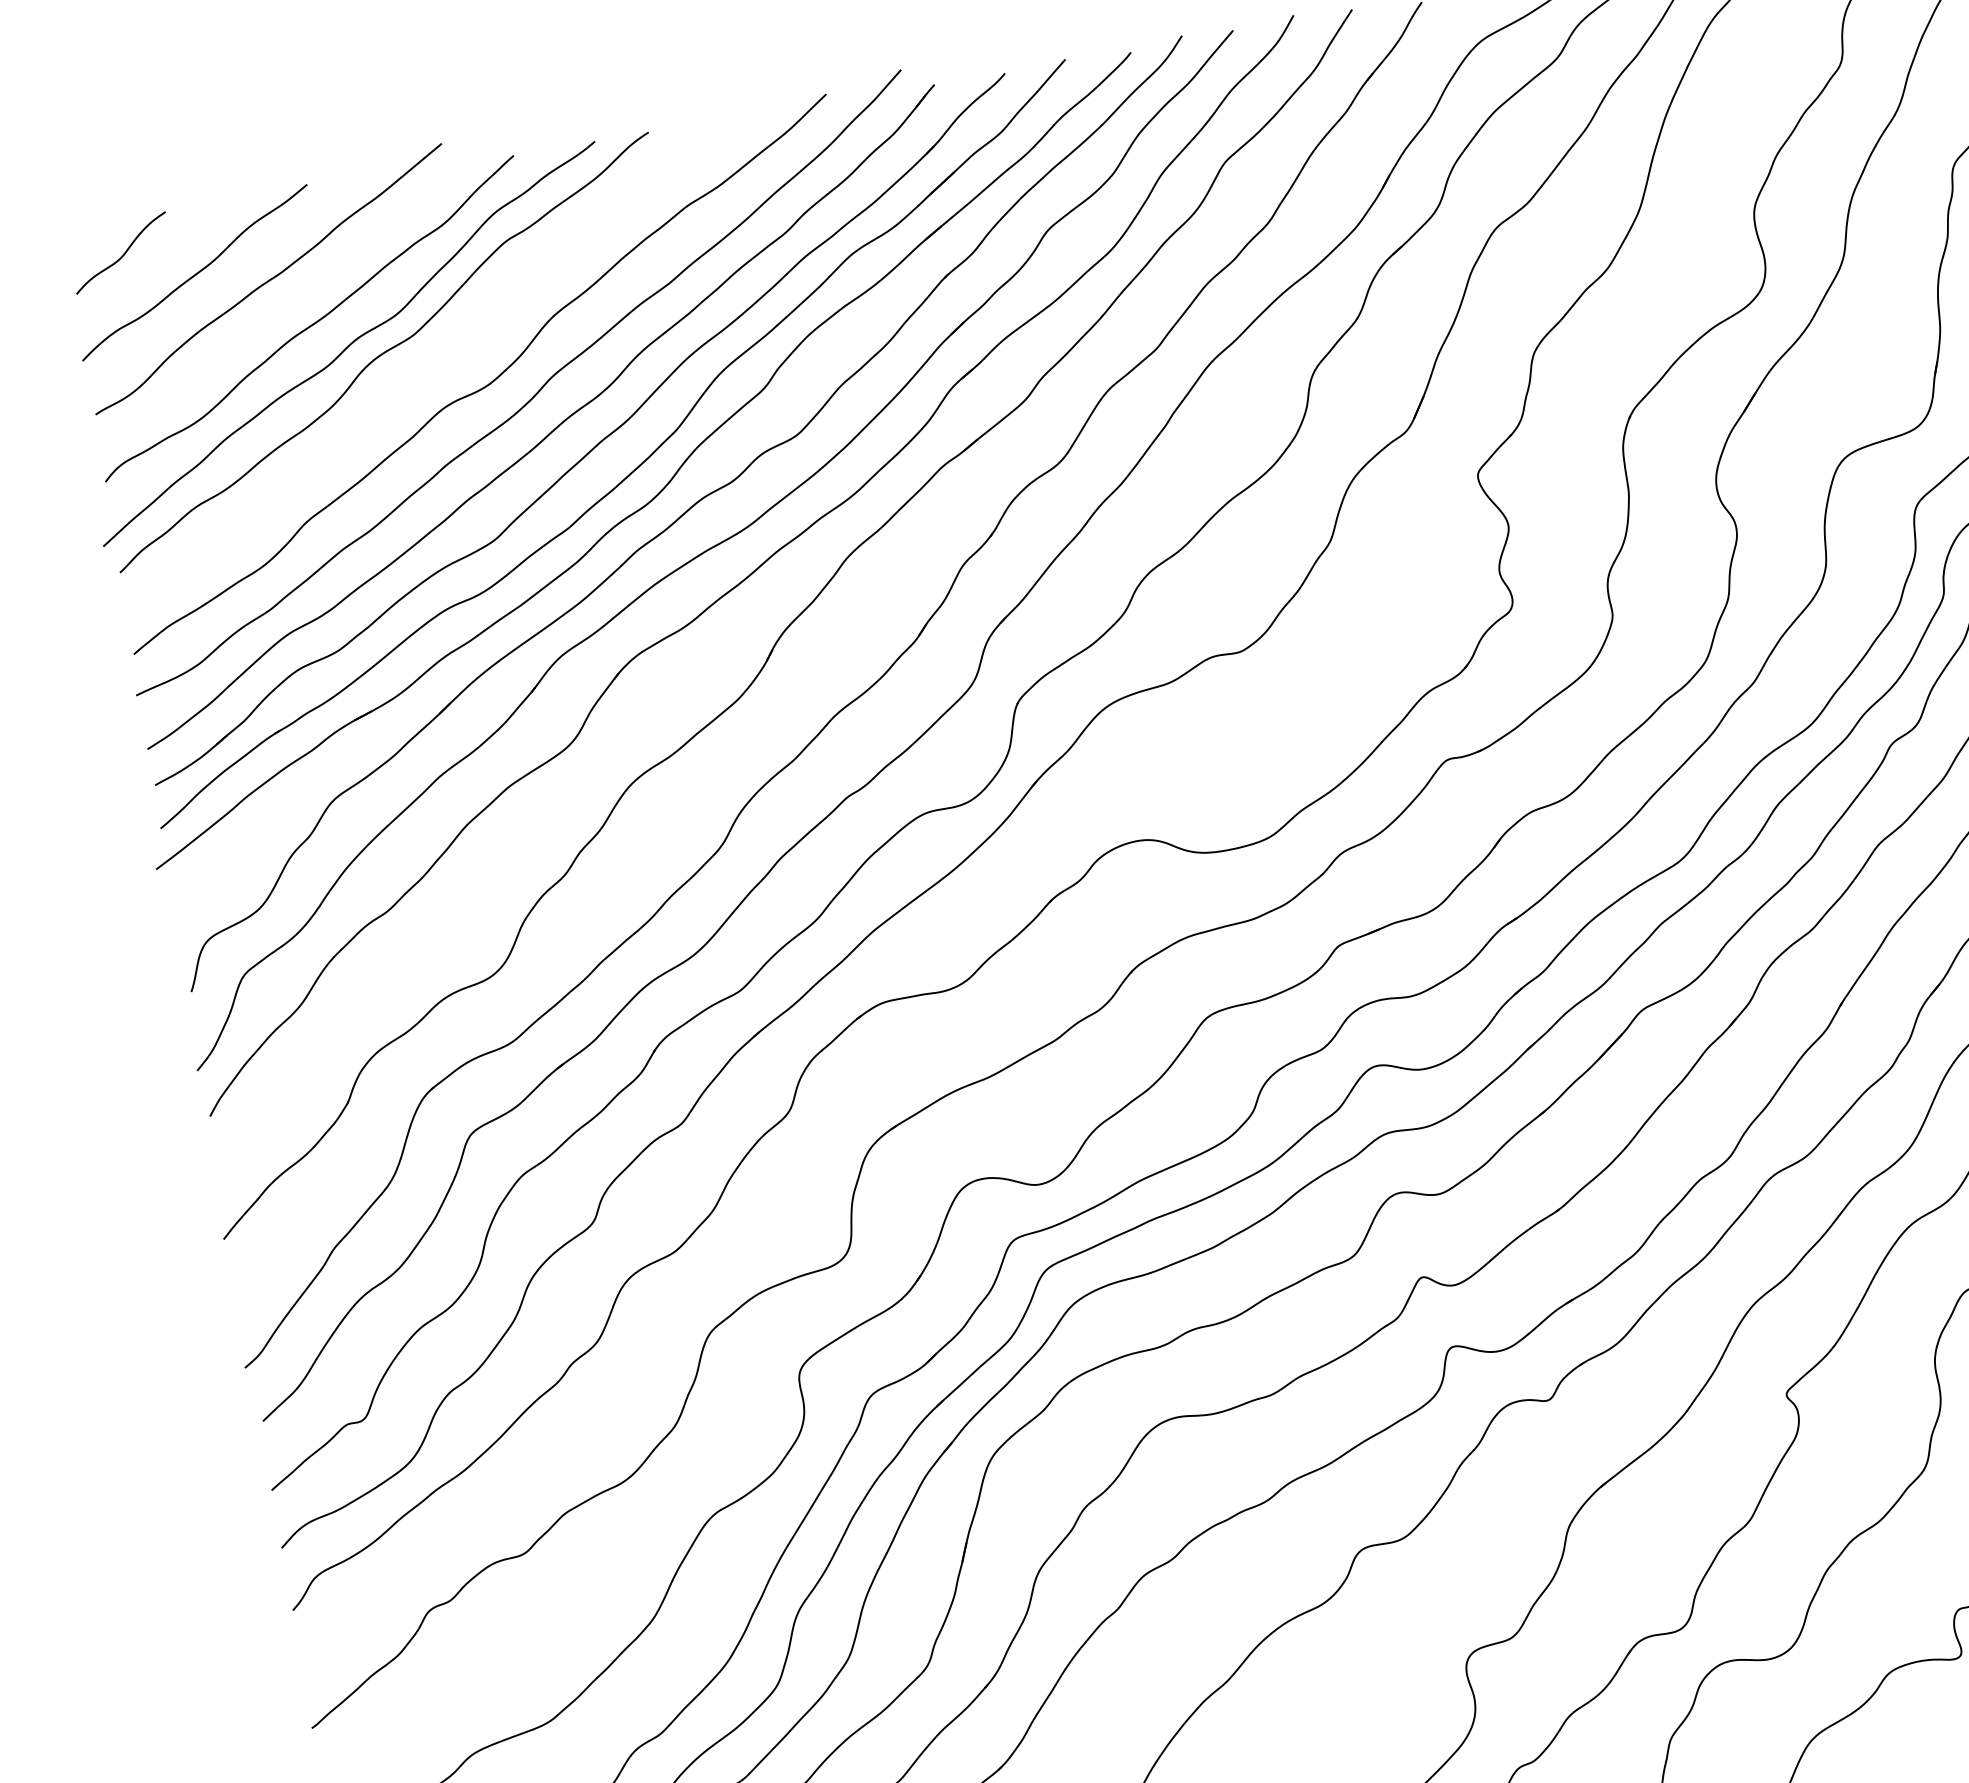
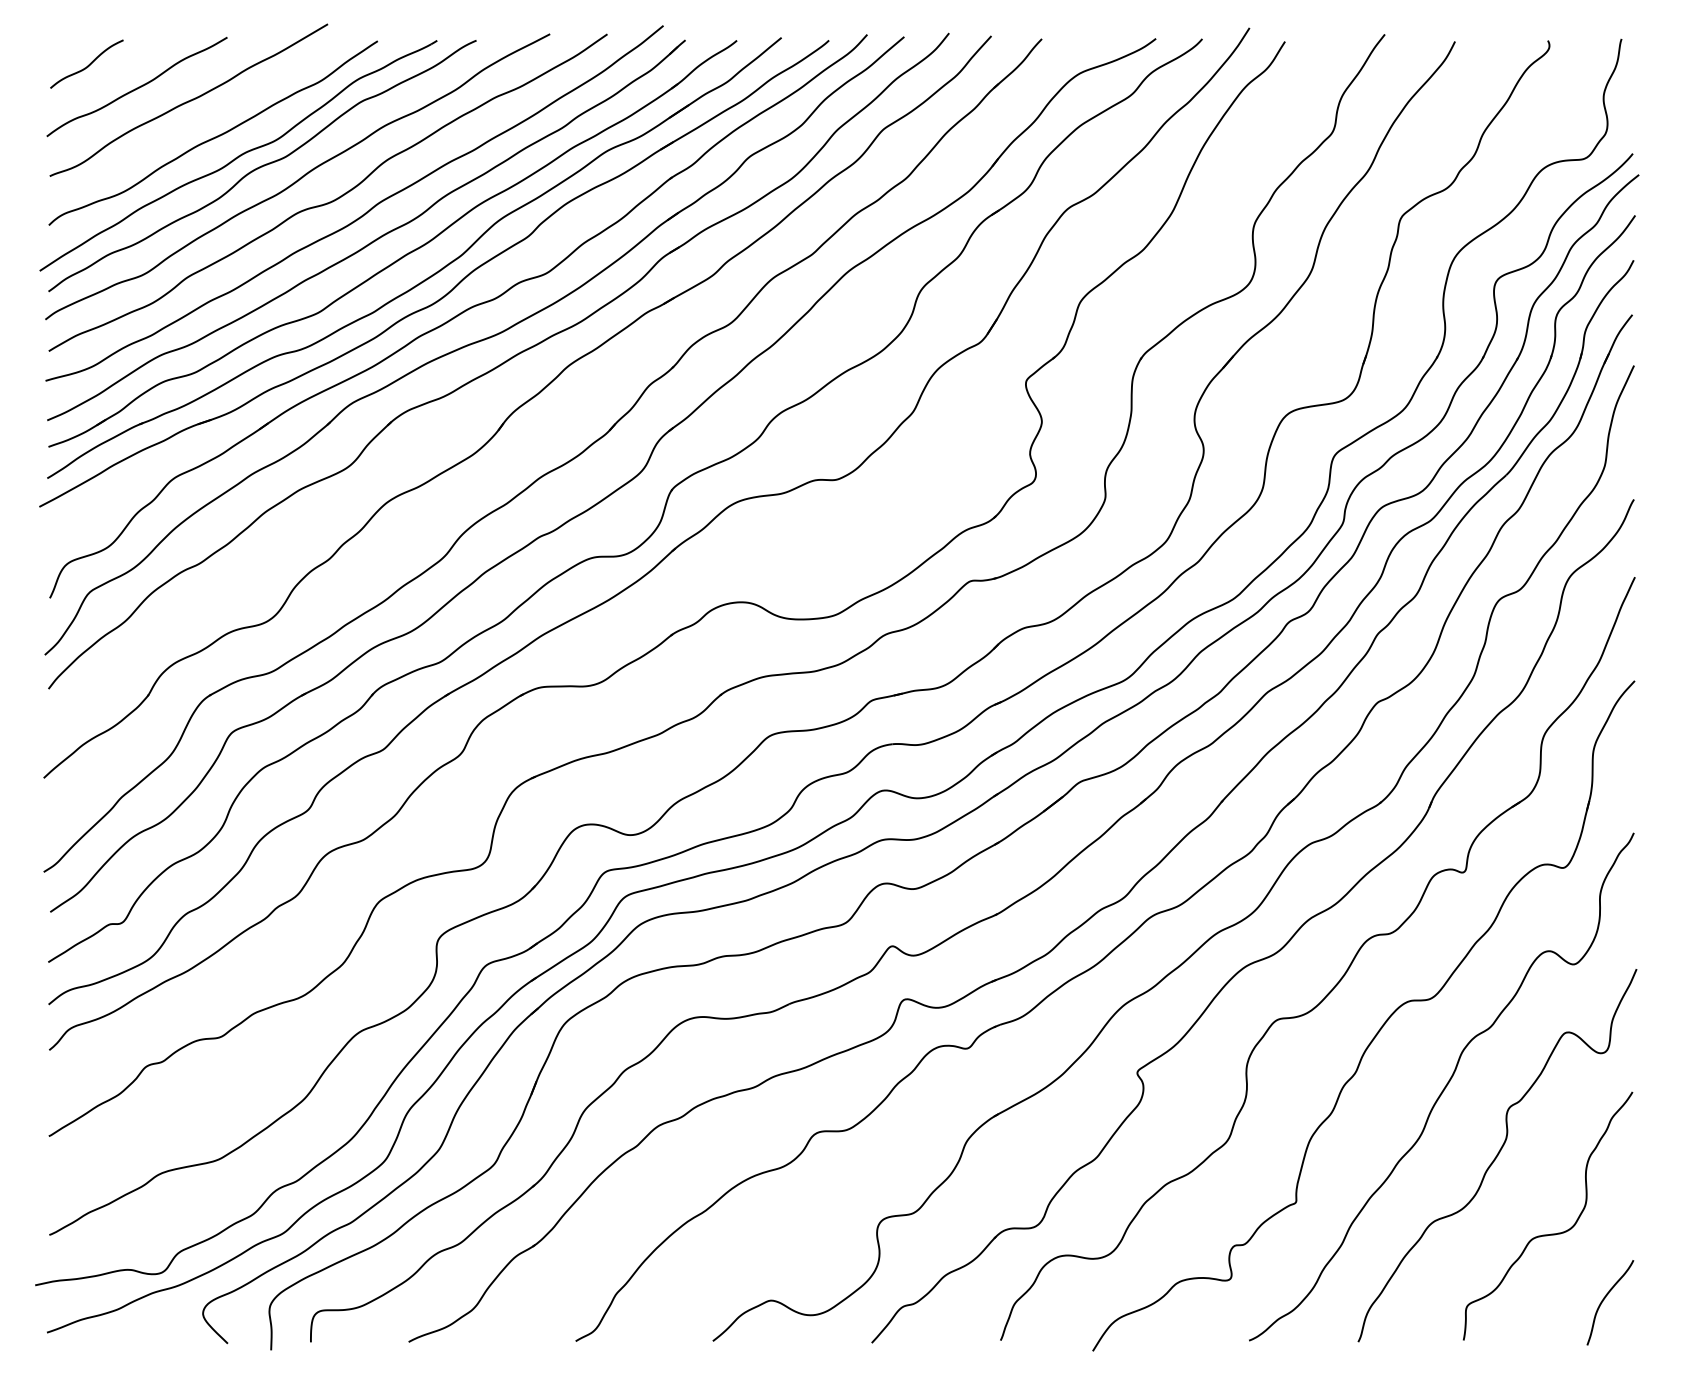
curve: (437, 361) -> (299, 178), added

